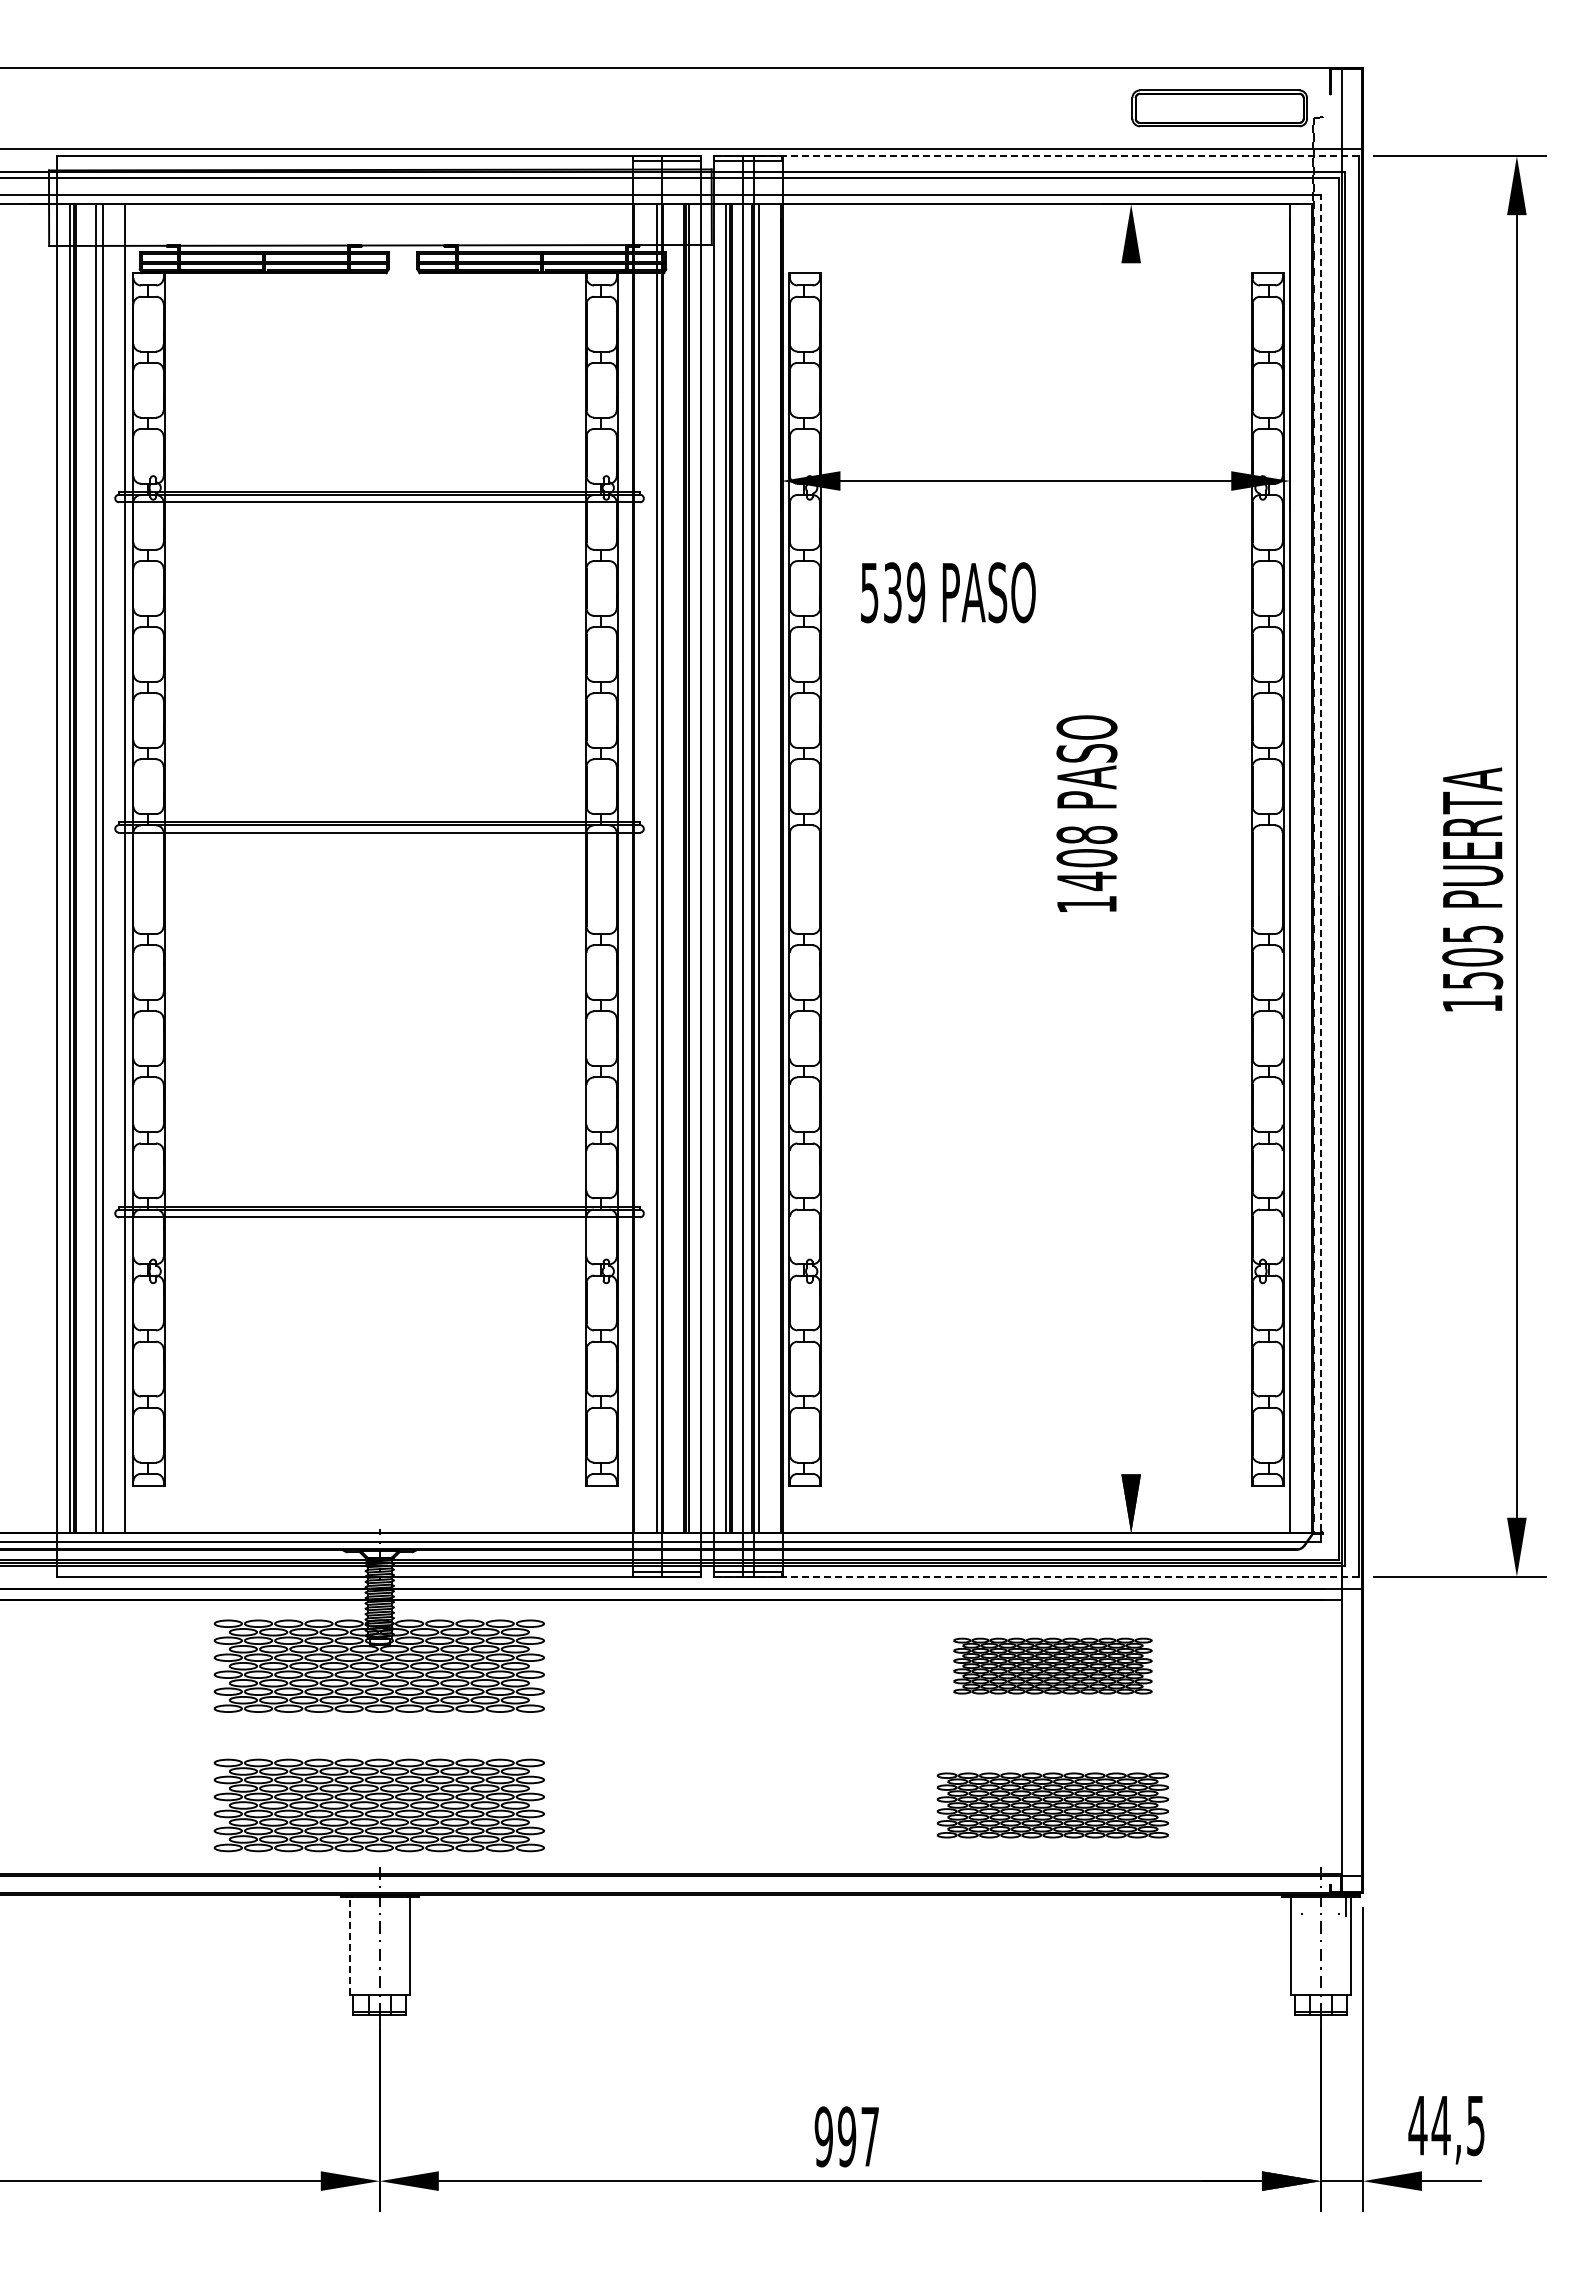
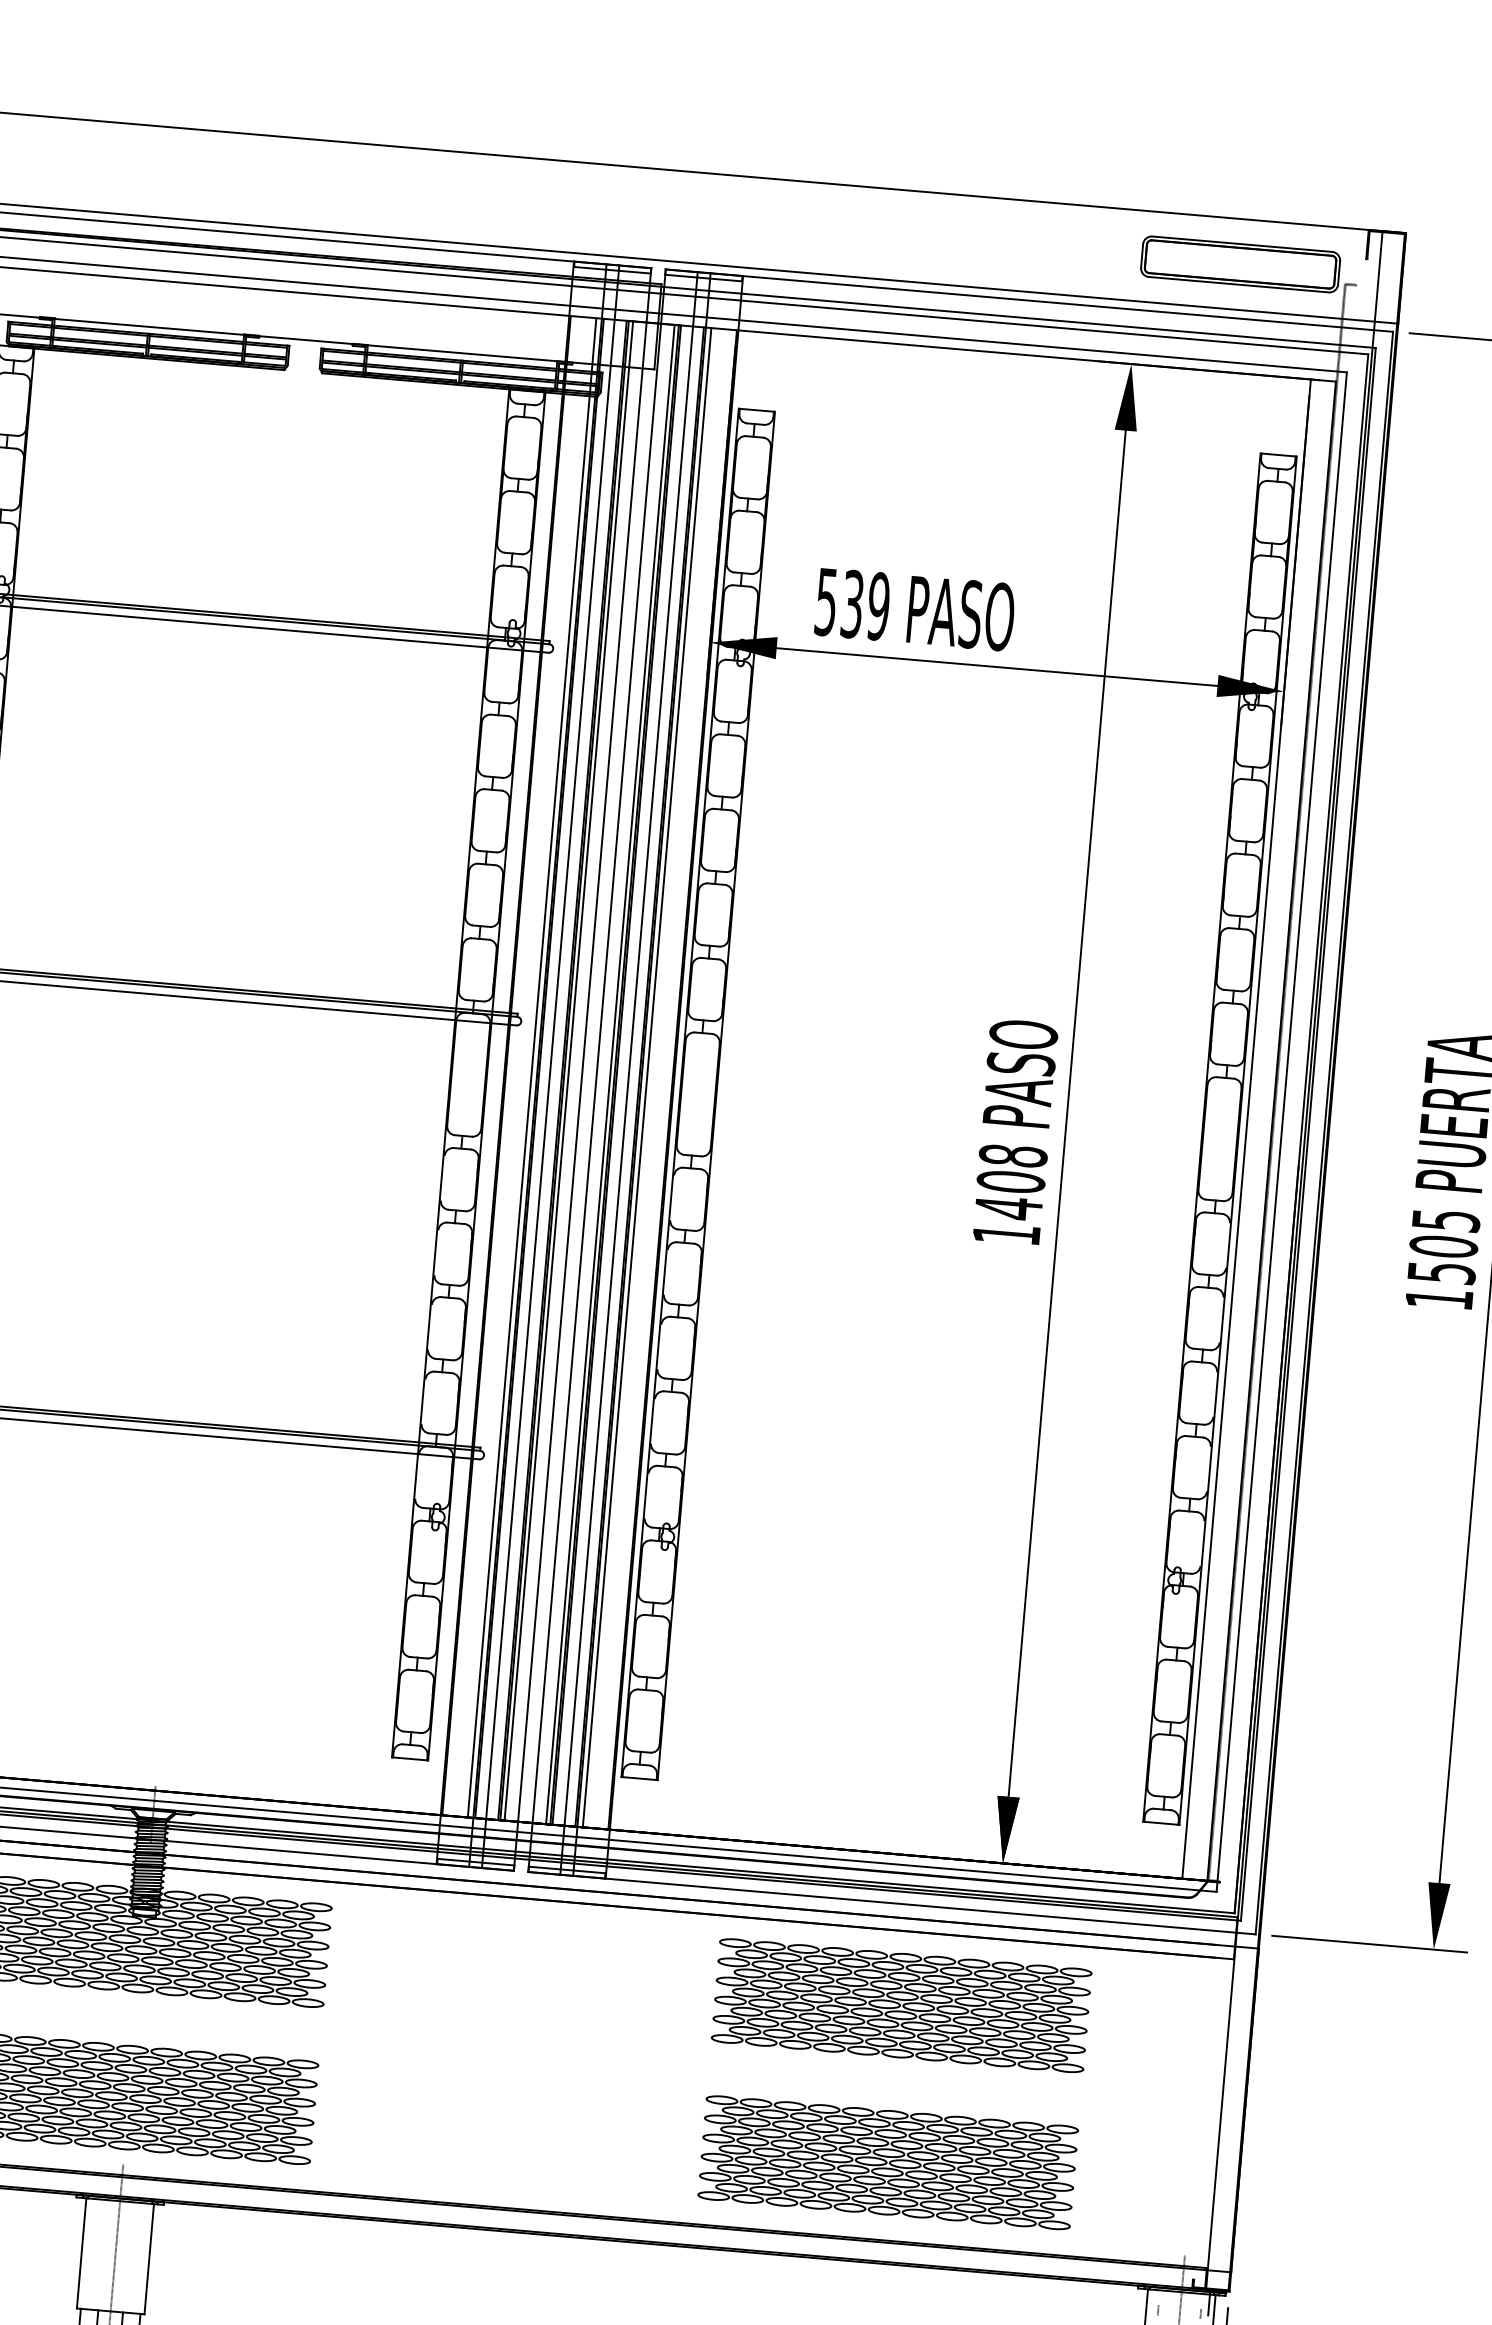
line: (1036, 156) -> (1029, 301), dashed -> solid
text: (948, 592) -> (915, 609), moved
text: (1086, 813) -> (1014, 1131), moved
line: (673, 866) -> (551, 1066), added
line: (1131, 868) -> (1067, 1113), added
line: (1321, 868) -> (1281, 1131), dashed -> solid
line: (1037, 1576) -> (893, 1902), dashed -> solid
part: (1052, 1665) -> (901, 2004), size x1.67
part: (1052, 1805) -> (887, 2162), size x1.43
line: (349, 1946) -> (81, 2253), dashed -> solid

